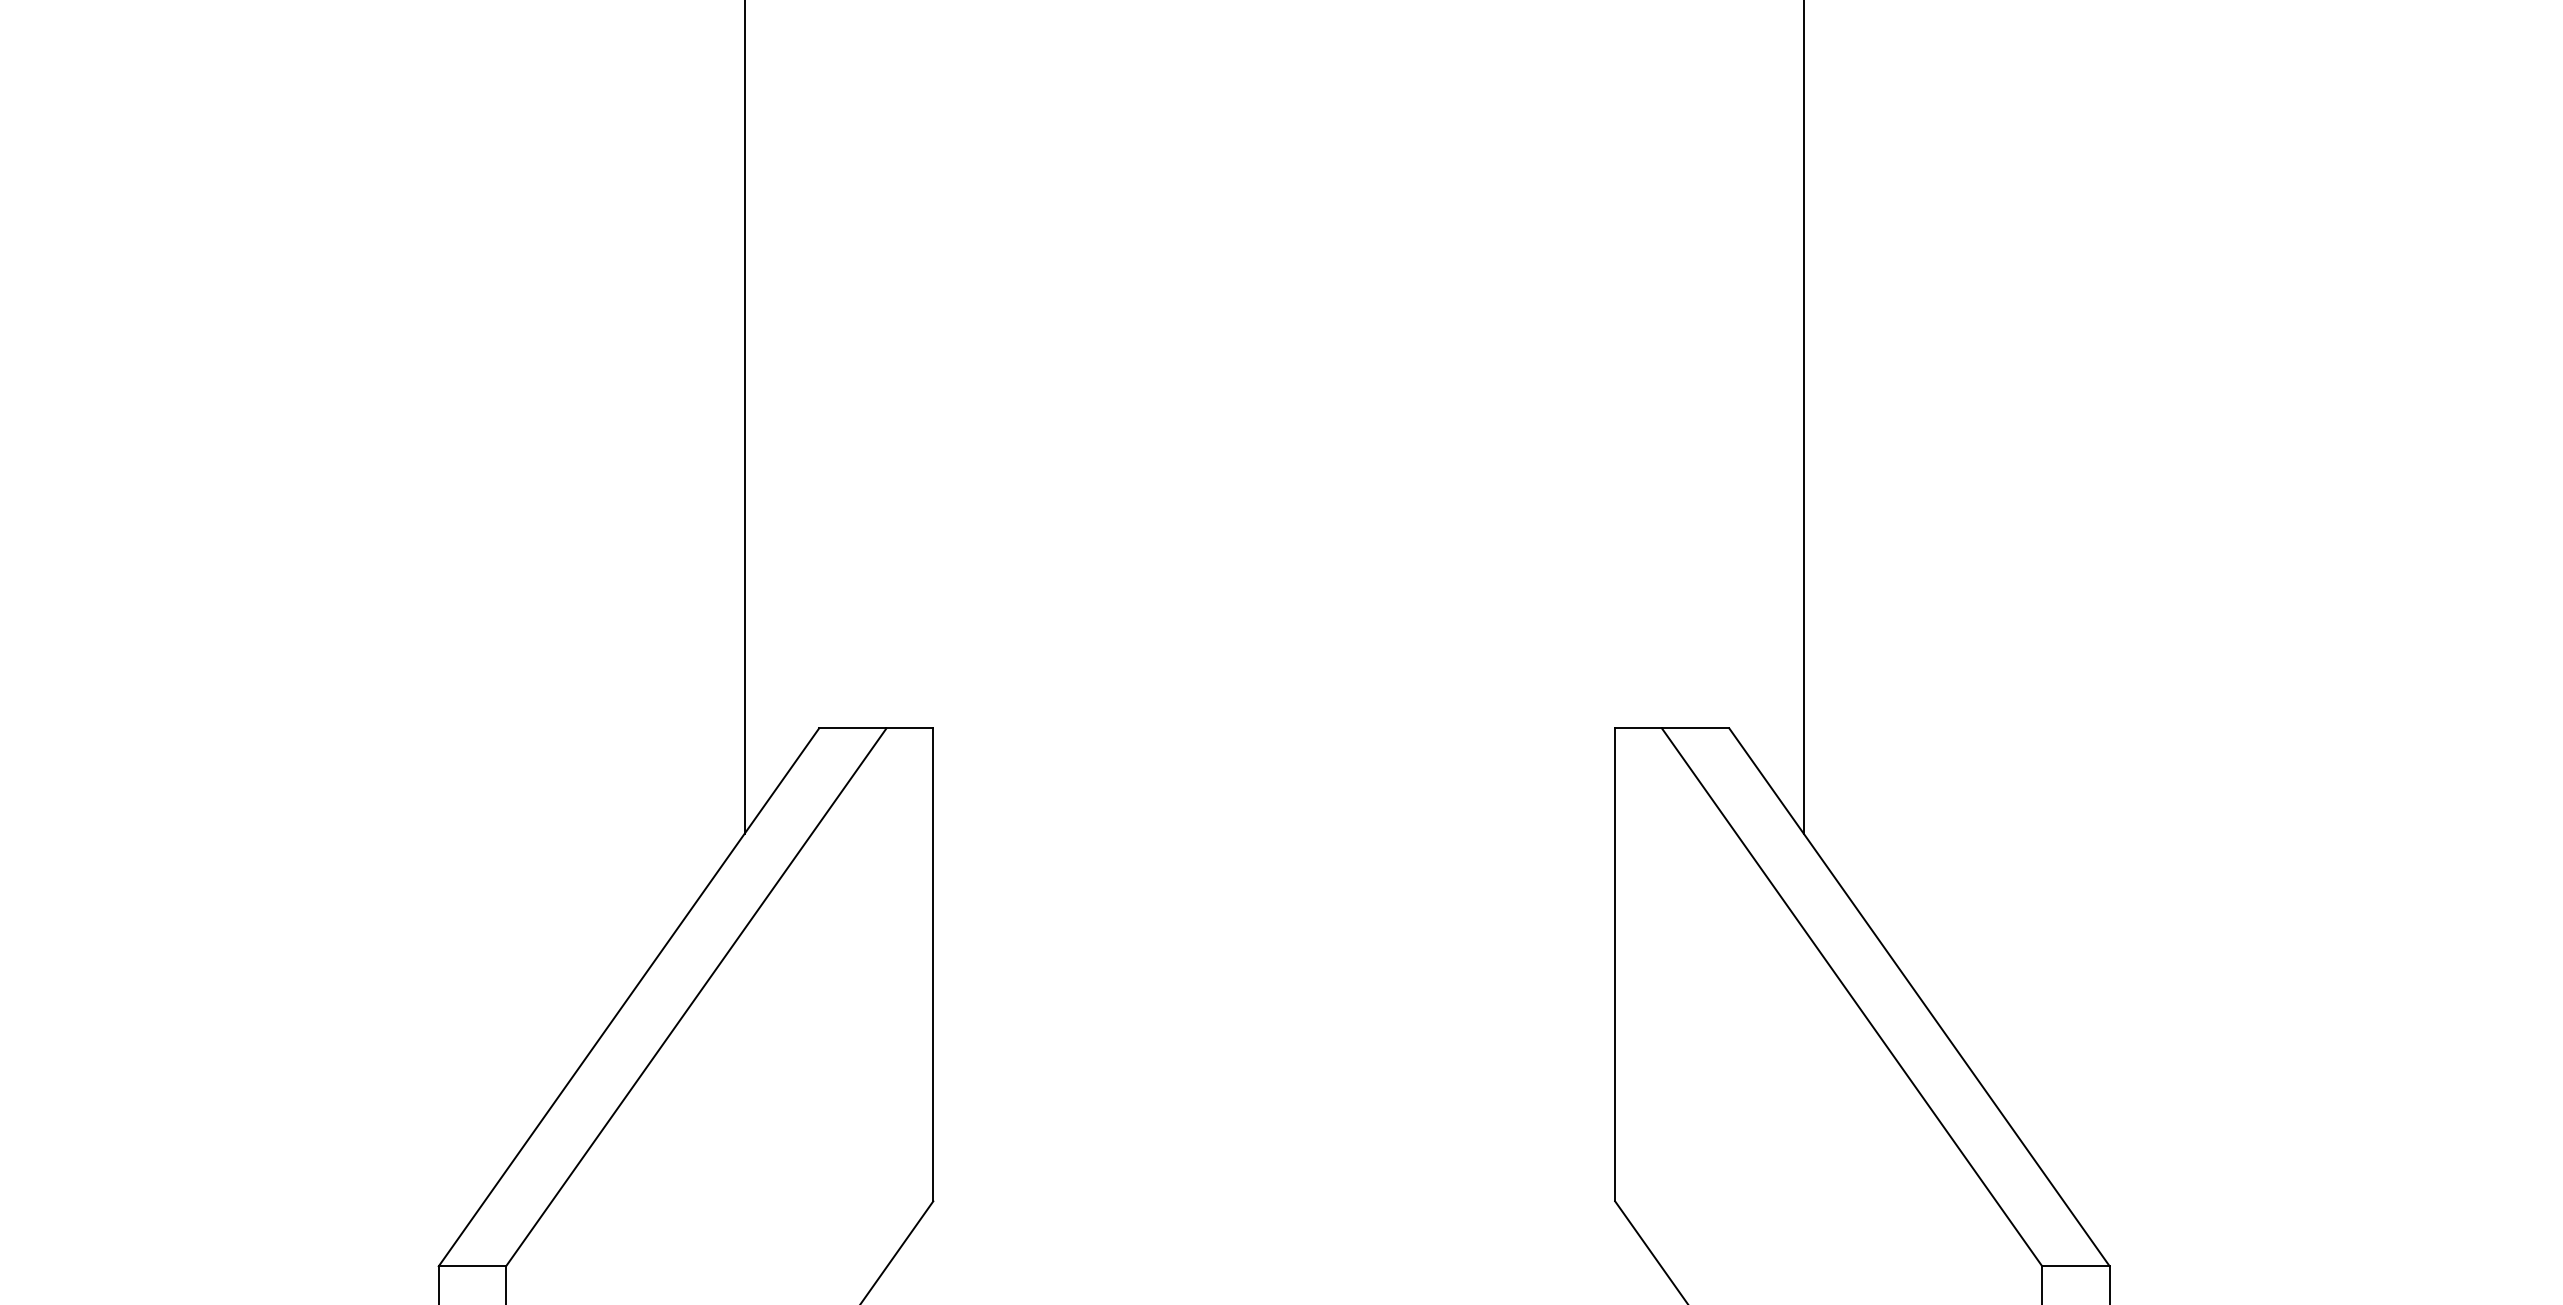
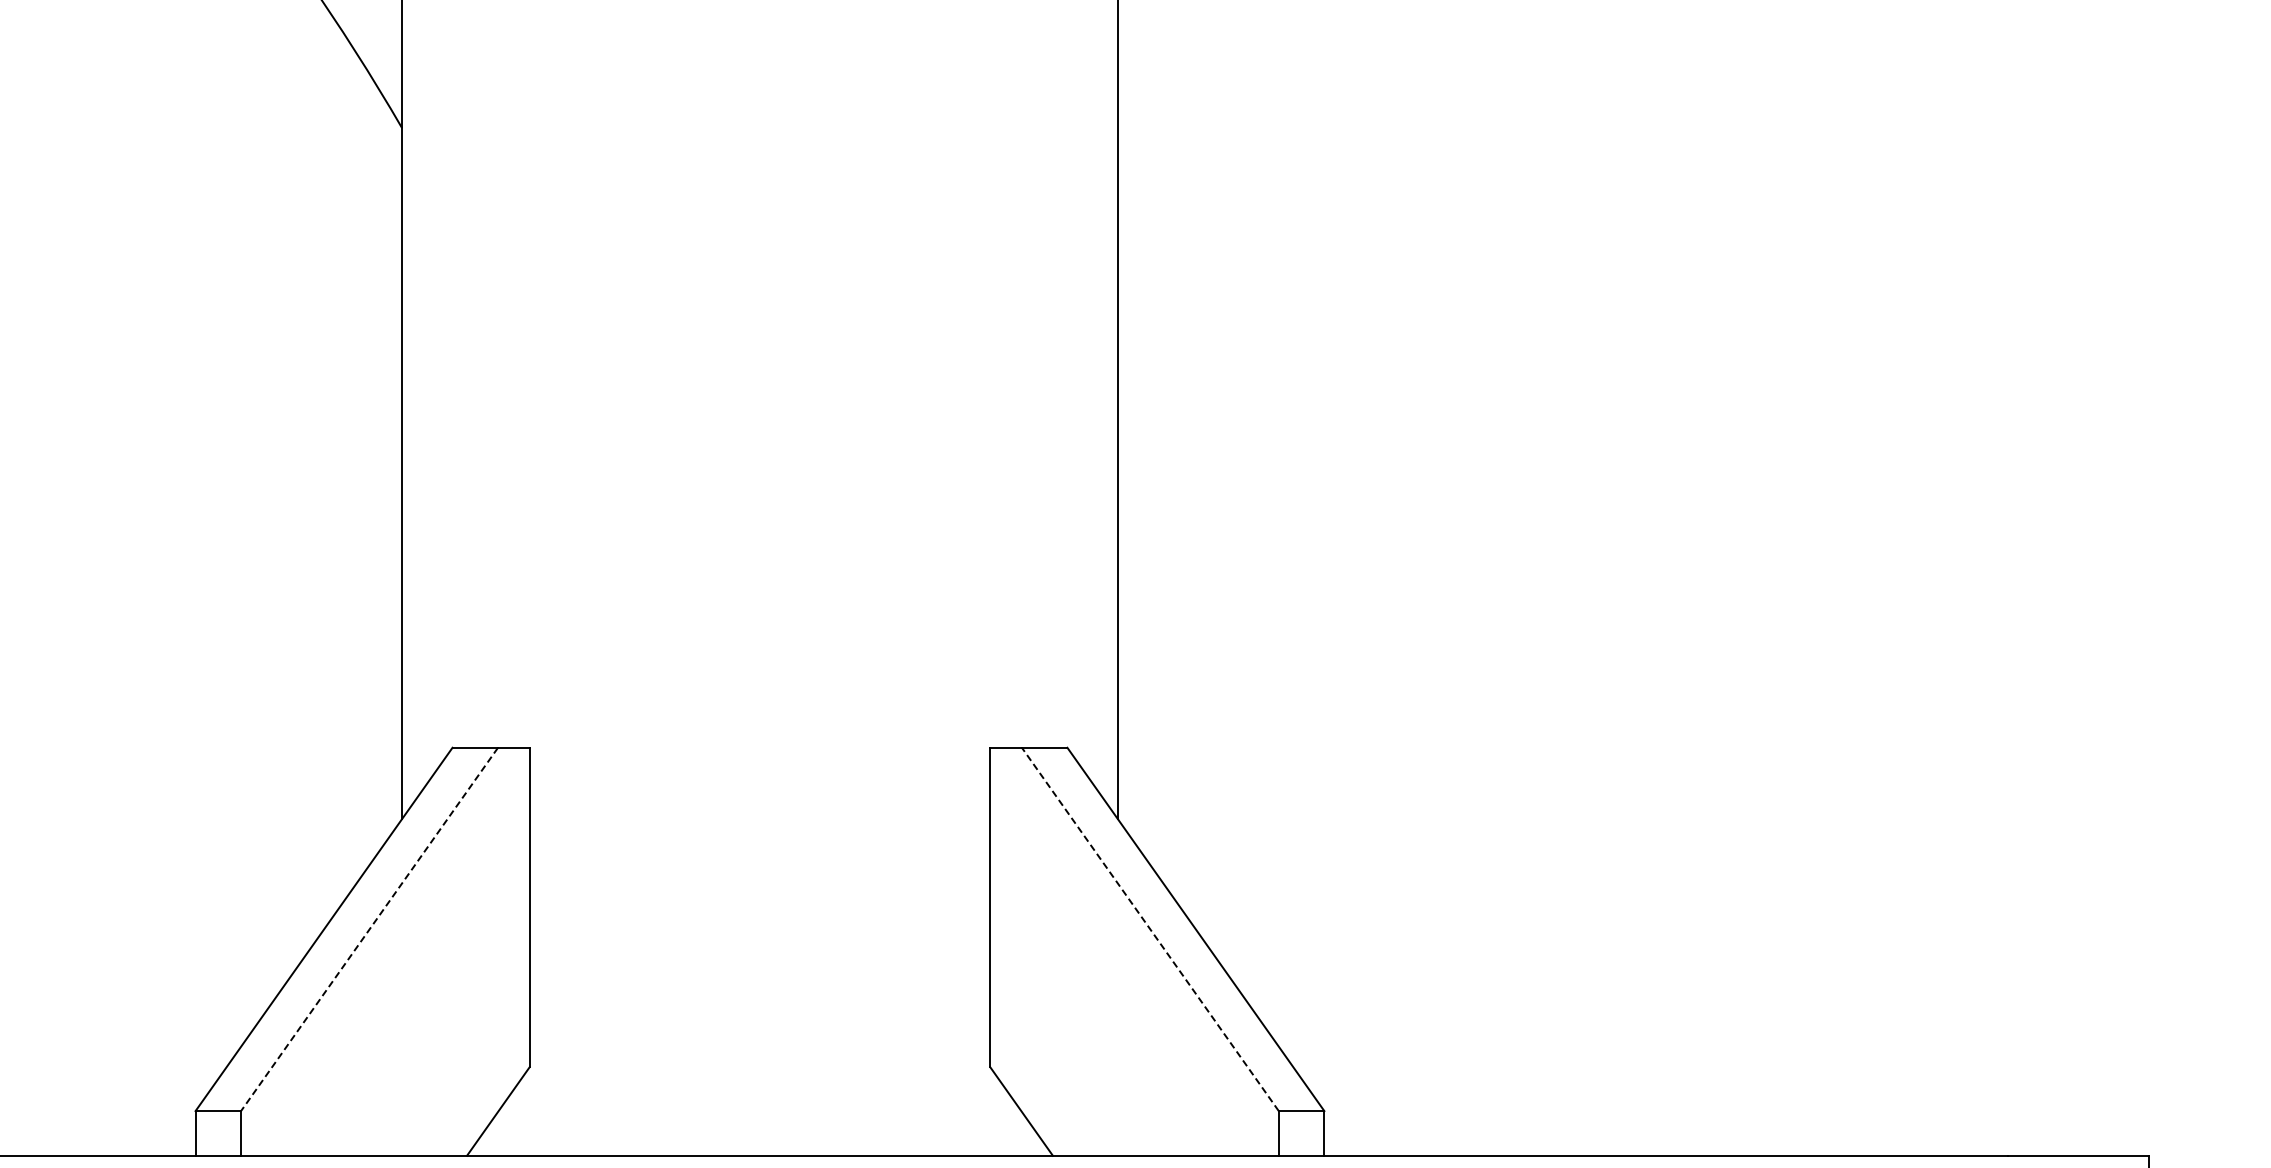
line: (696, 997) -> (369, 929), solid -> dashed
line: (1852, 997) -> (1150, 929), solid -> dashed

